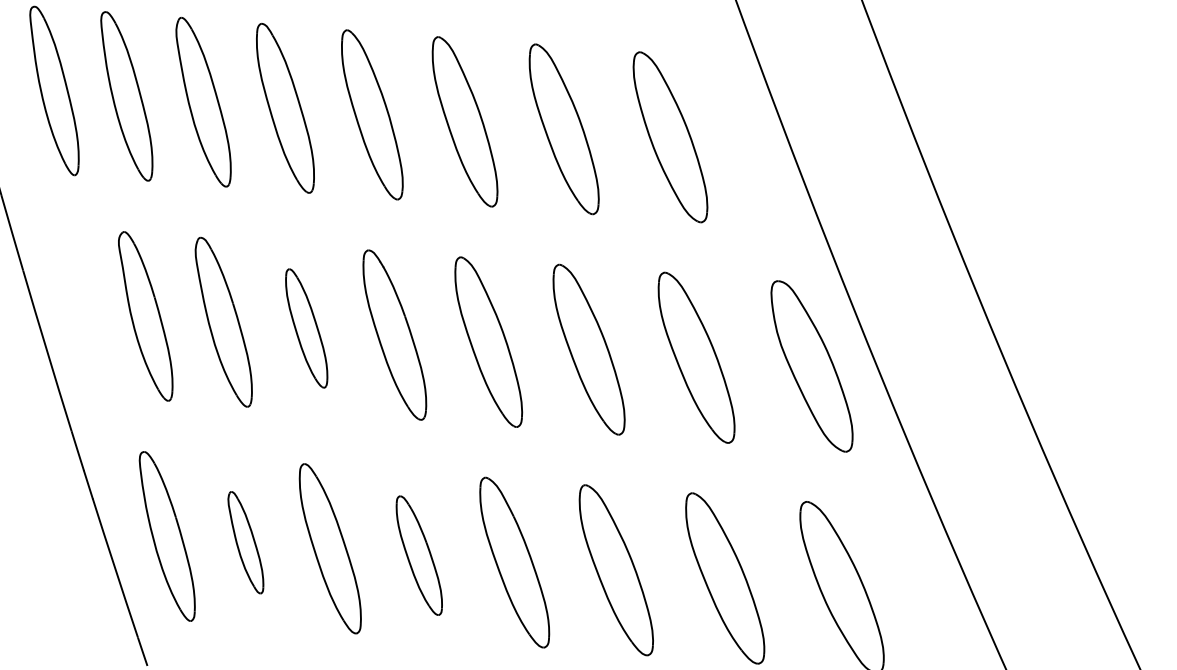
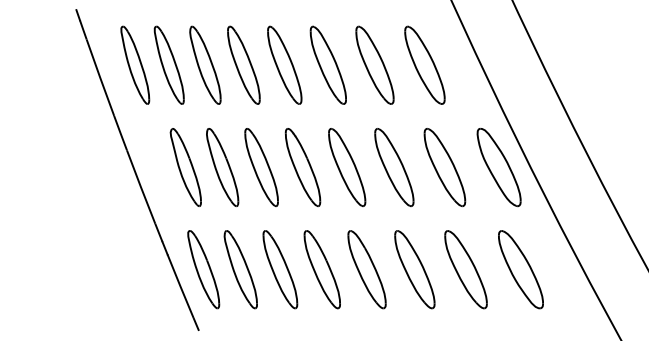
part: (306, 328) -> (261, 167), size x1.43
part: (245, 542) -> (240, 269), size x1.67
part: (417, 554) -> (321, 269), size x1.43

